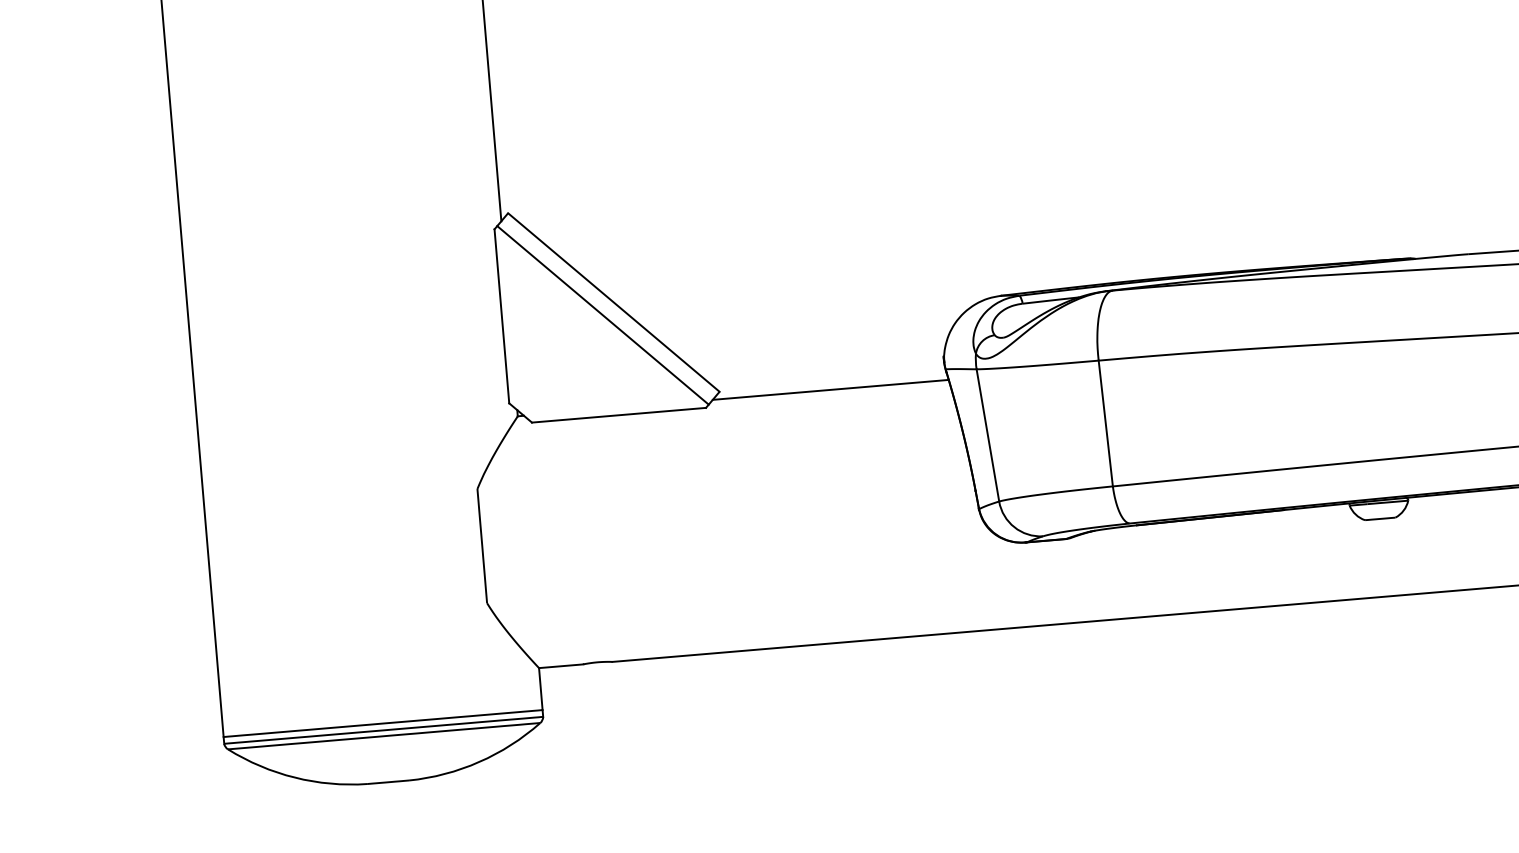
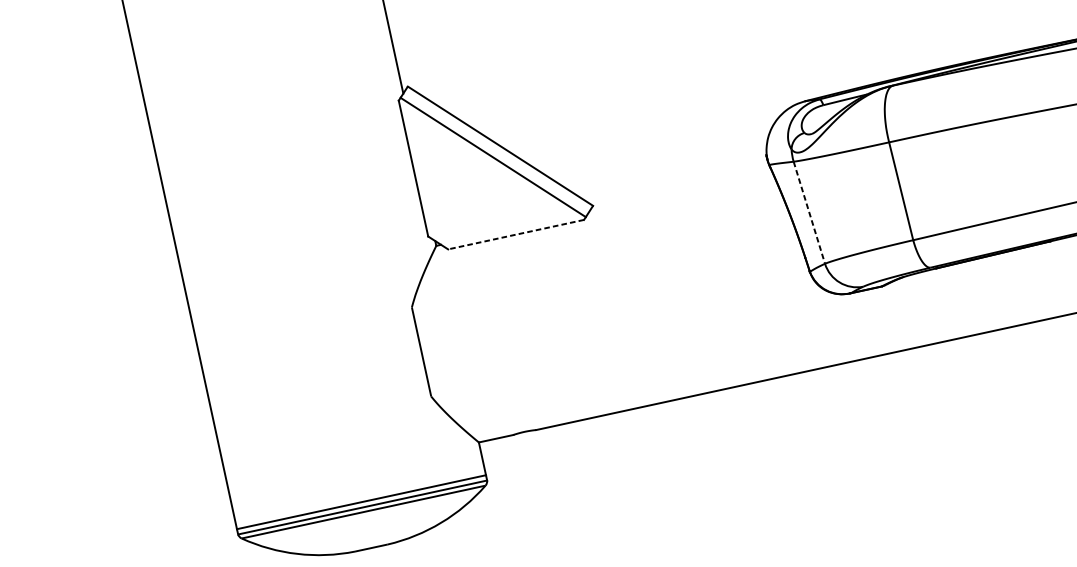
line: (830, 389) -> (680, 192), removed
line: (618, 415) -> (515, 234), solid -> dashed
line: (988, 435) -> (809, 212), solid -> dashed

